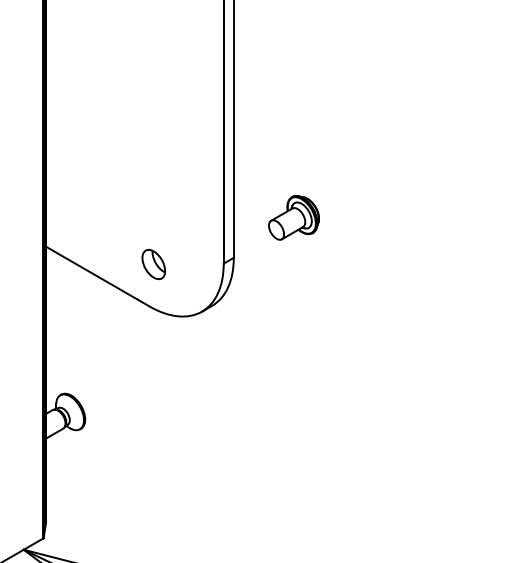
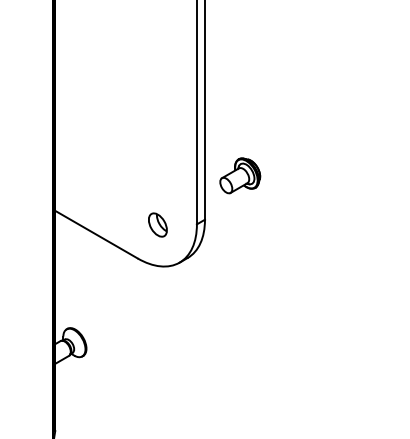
part: (293, 217) -> (239, 175), moved
part: (153, 264) -> (157, 225), moved

